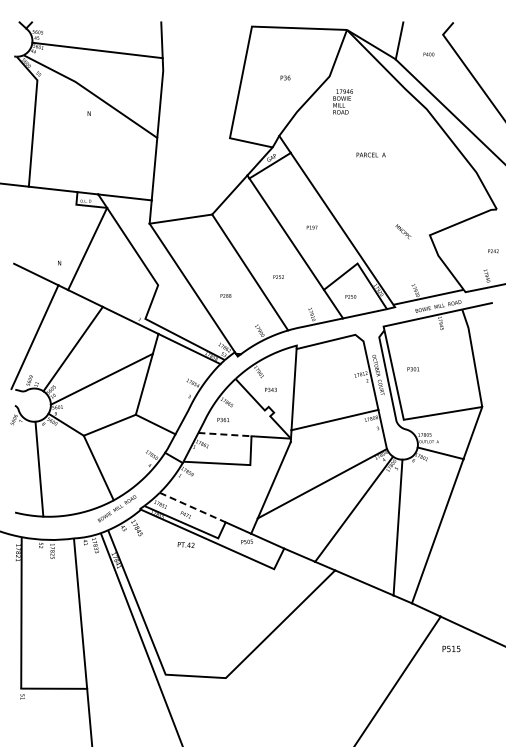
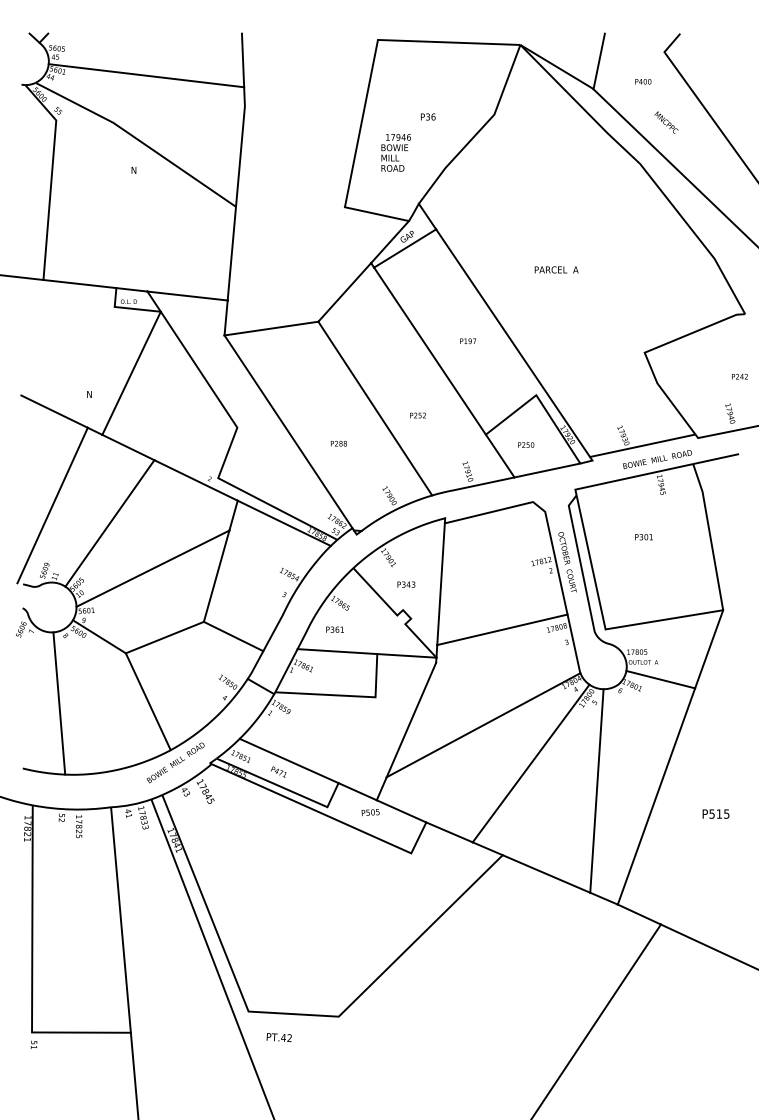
text: (342, 101) -> (395, 152), moved
text: (370, 154) -> (555, 269), moved
text: (403, 231) -> (666, 122), moved
text: (413, 369) -> (644, 537), moved
line: (224, 434) -> (336, 651), dashed -> solid
line: (193, 507) -> (290, 760), dashed -> solid
text: (185, 544) -> (278, 1036), moved
text: (451, 648) -> (716, 813), moved

